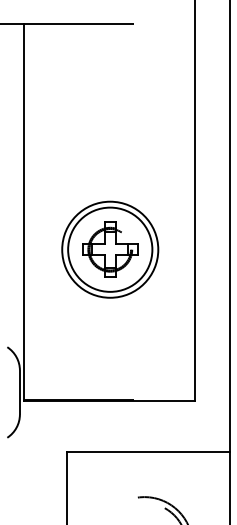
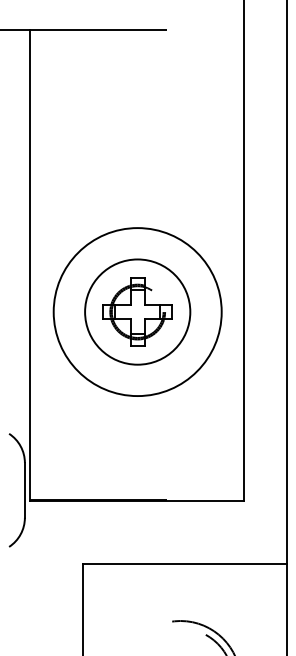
circle: (110, 249) -> (138, 311), size x1.4

